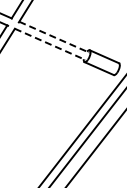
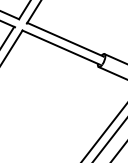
line: (54, 37) -> (65, 40), dashed -> solid
line: (50, 44) -> (61, 47), dashed -> solid

